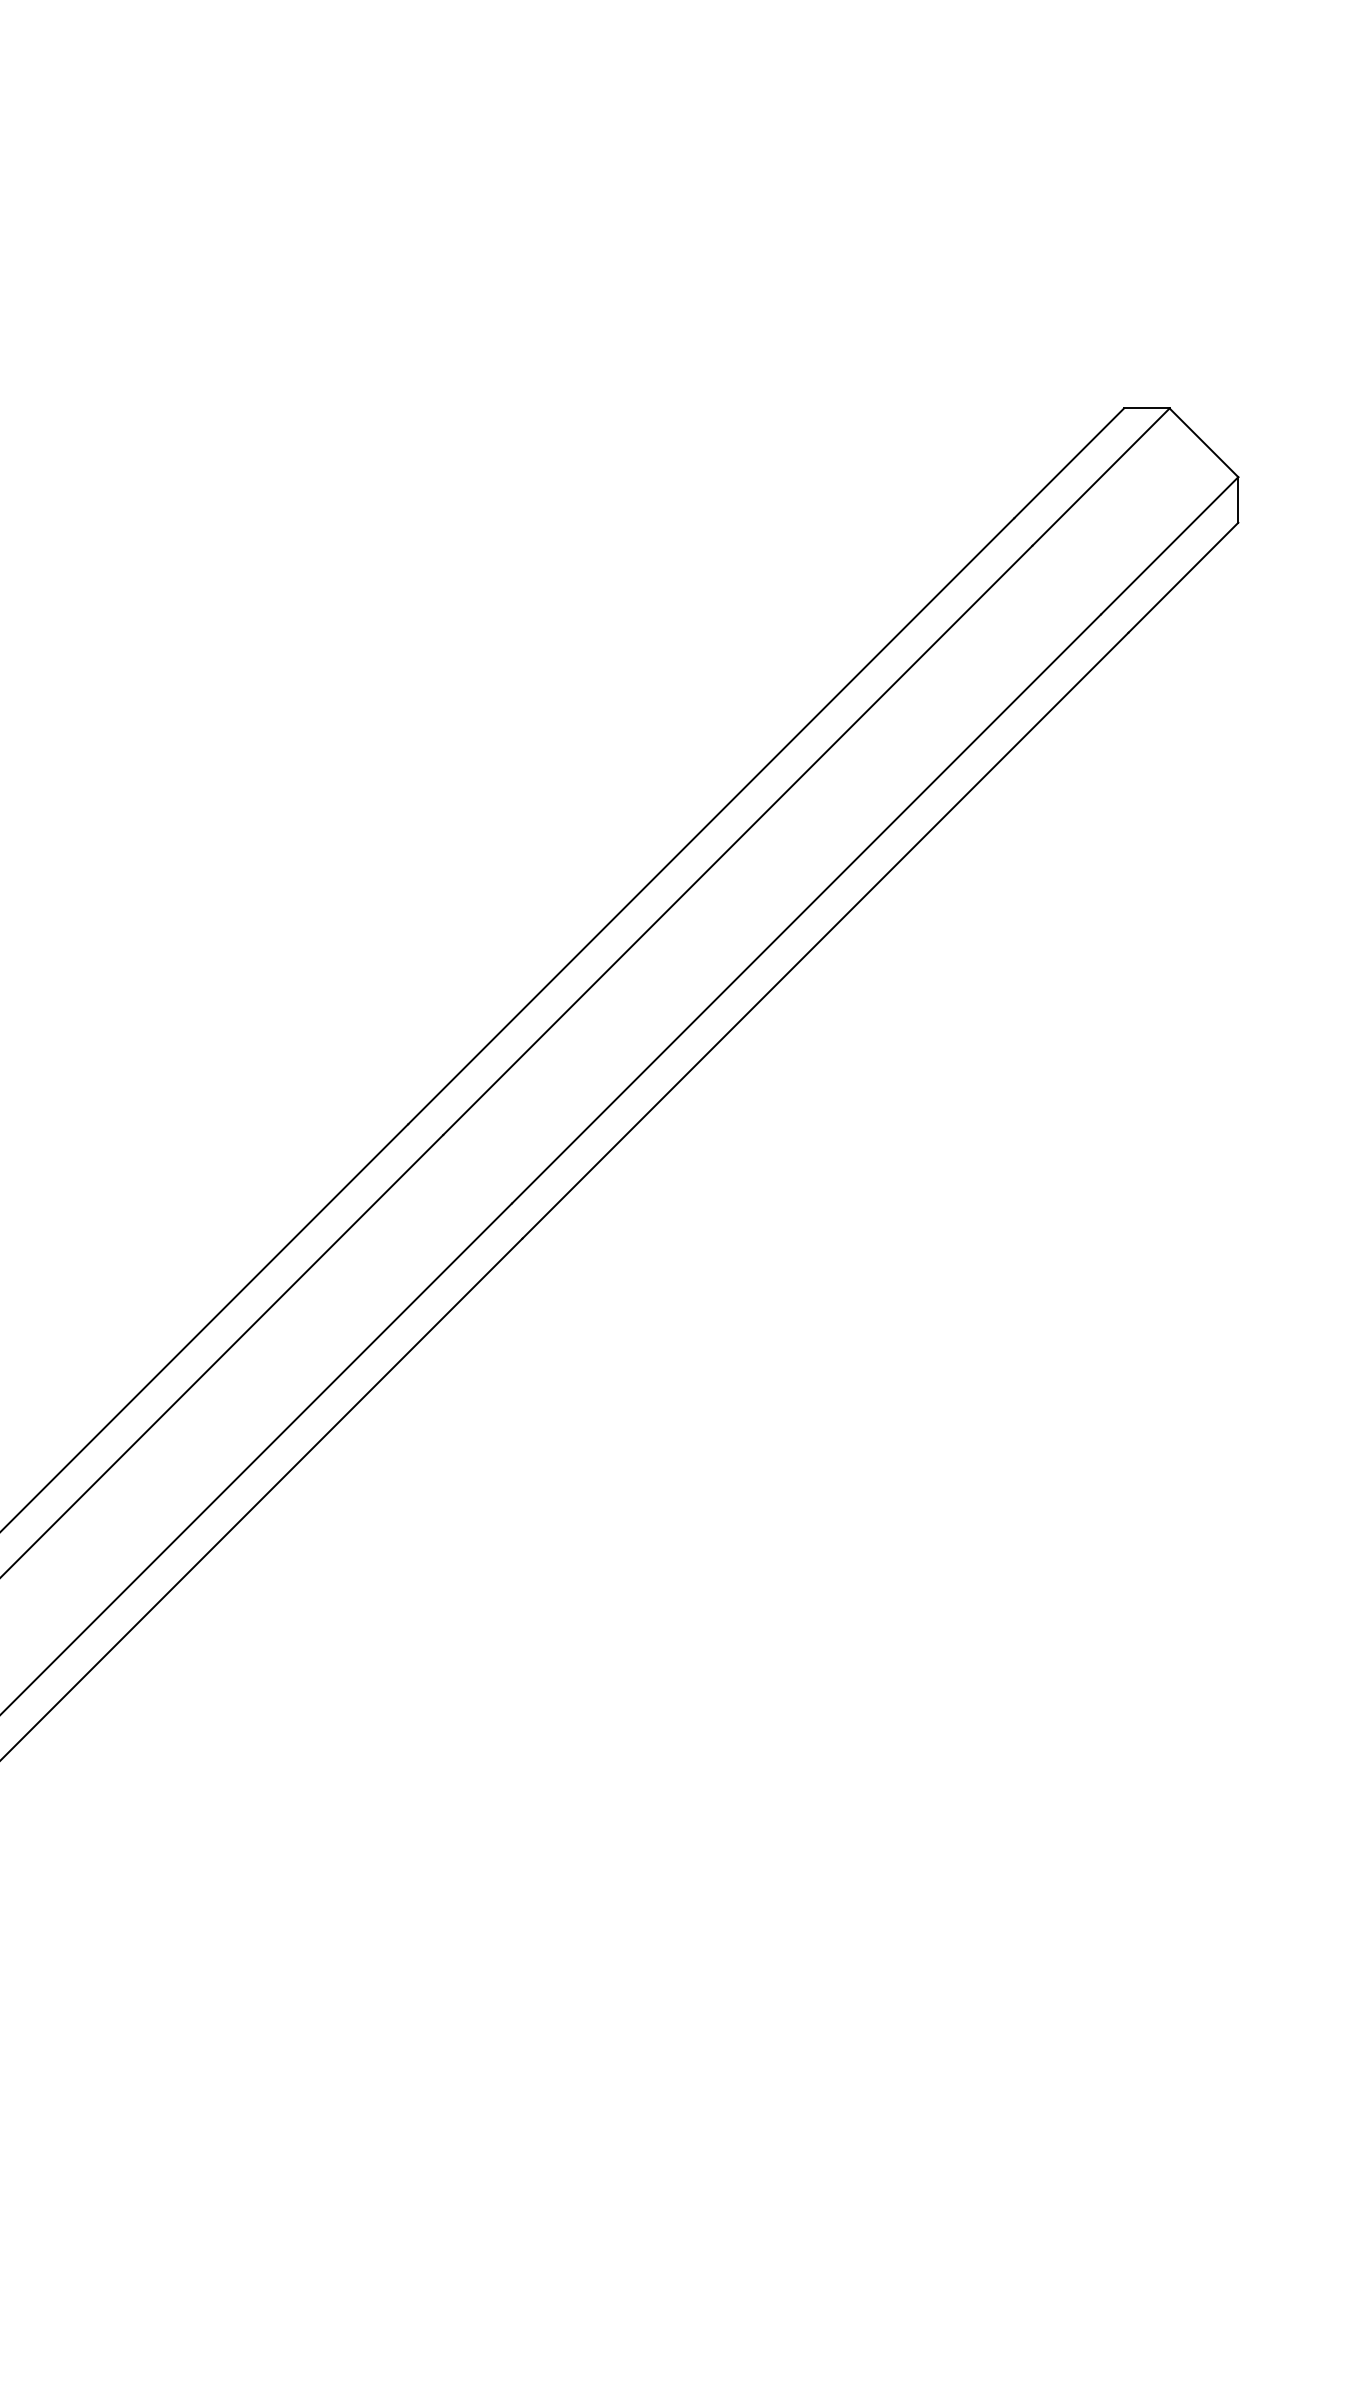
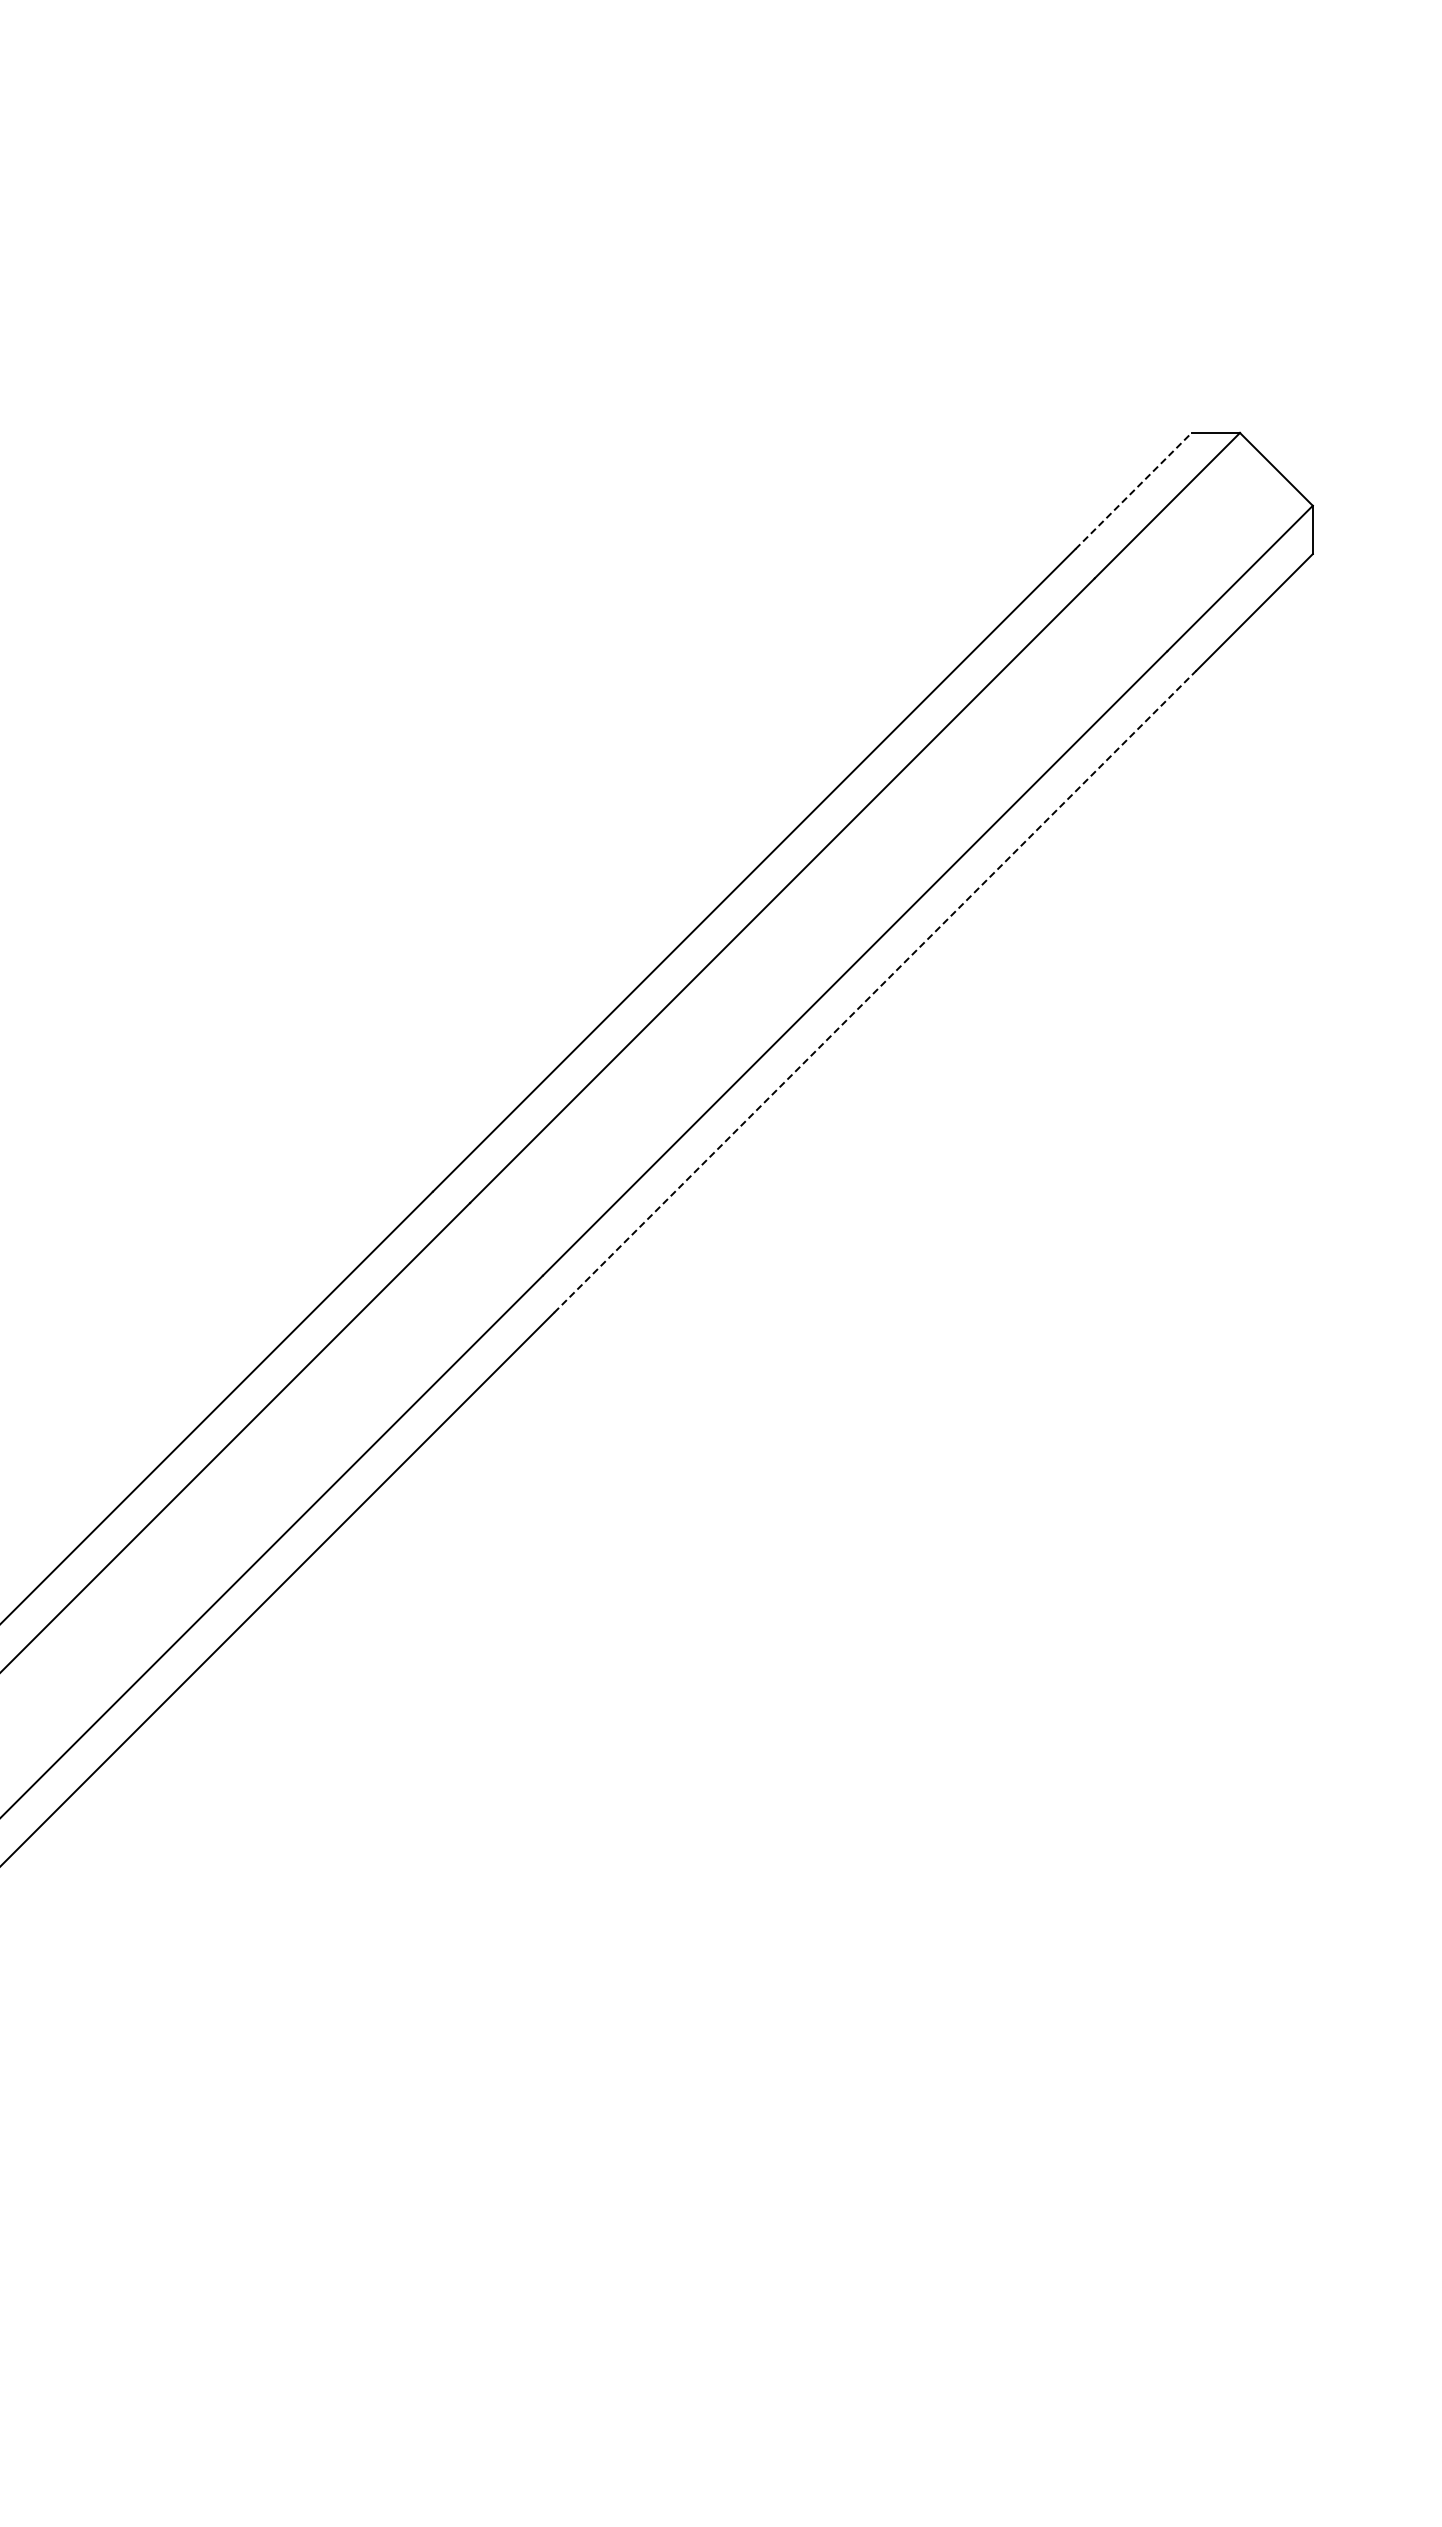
line: (1069, 462) -> (1133, 490), solid -> dashed
line: (825, 935) -> (875, 991), solid -> dashed

